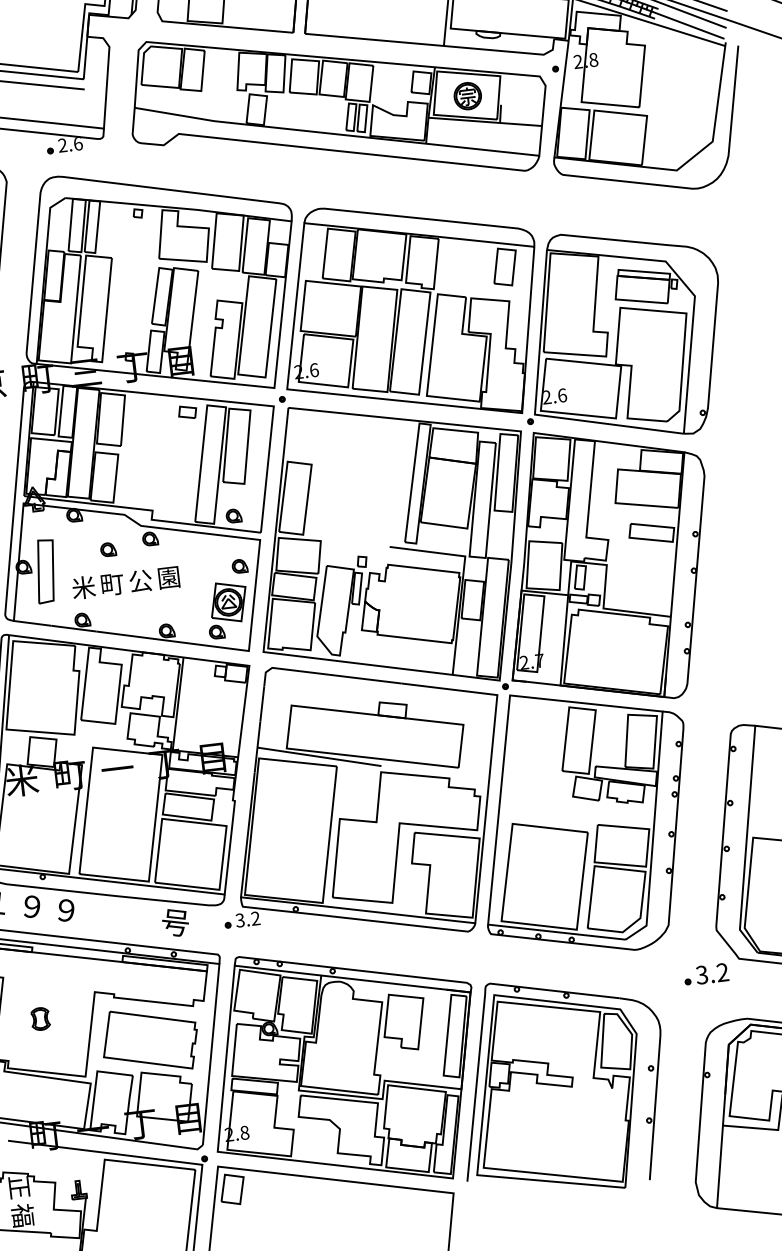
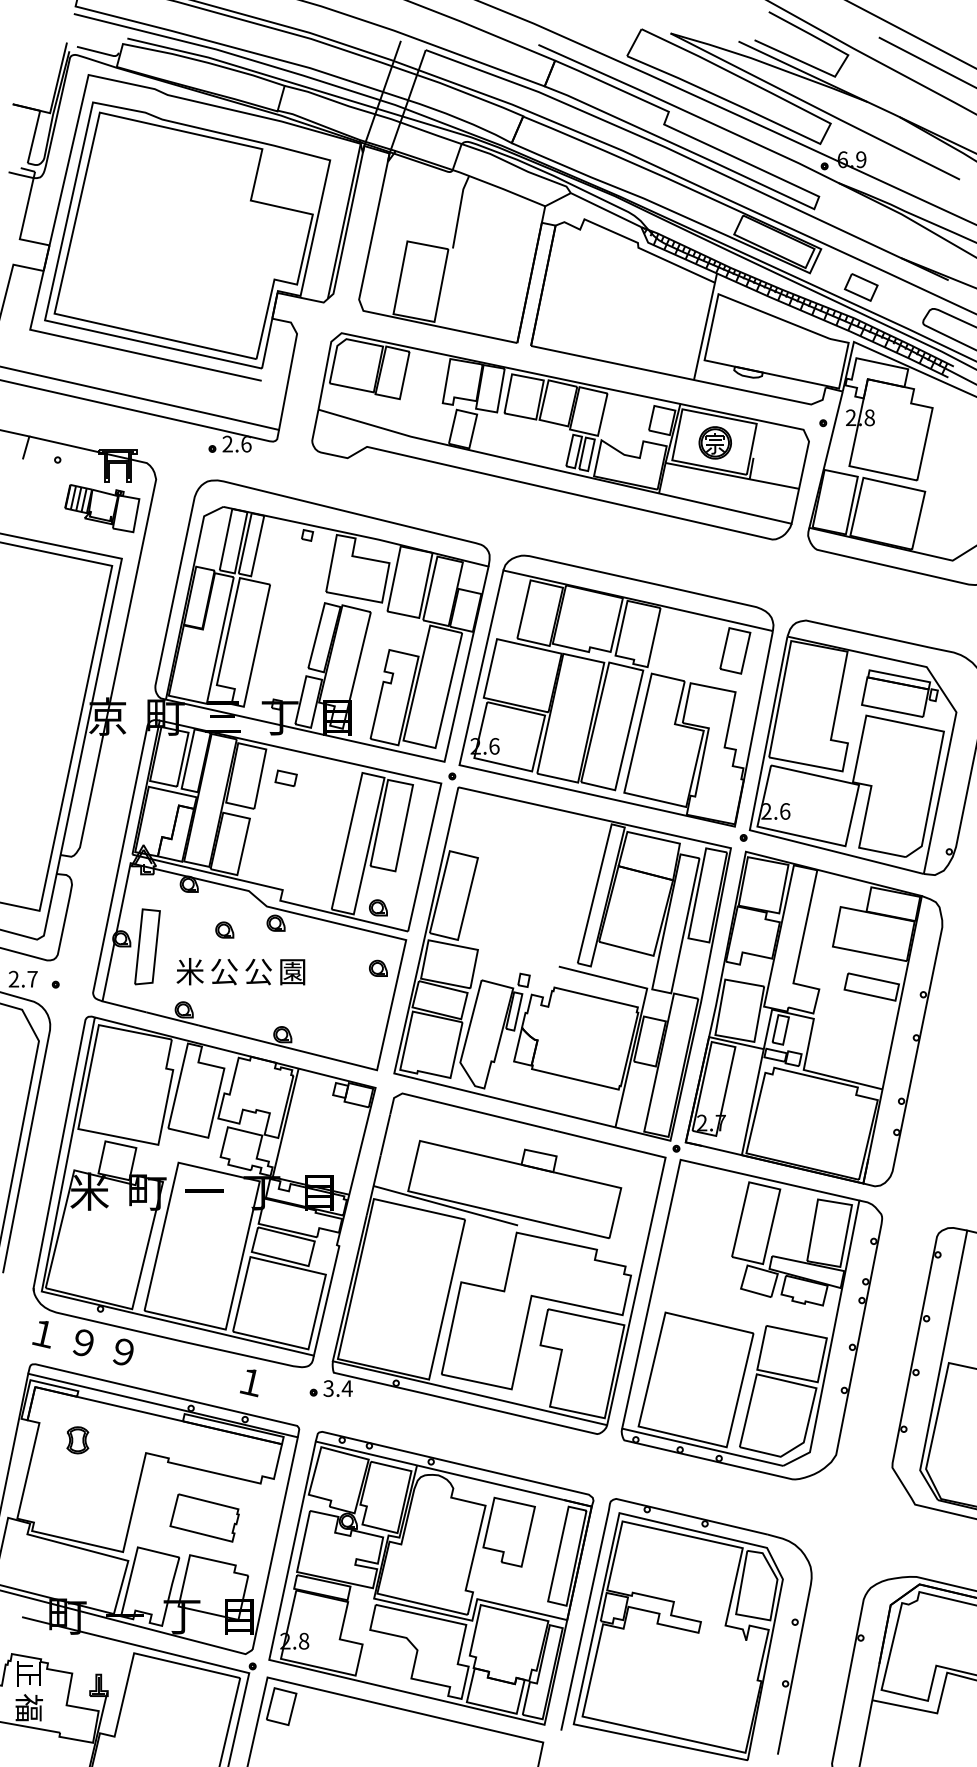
part: (187, 412) -> (285, 778), moved
text: (112, 584) -> (224, 972), 町 -> 公
part: (227, 609) -> (357, 1017), removed
text: (255, 918) -> (346, 1388), 3.2 -> 3.4
text: (175, 922) -> (251, 1381), 号 -> １
part: (705, 974) -> (873, 1518), removed
part: (40, 1019) -> (77, 1440), moved
part: (149, 1039) -> (204, 1517), size x0.6

